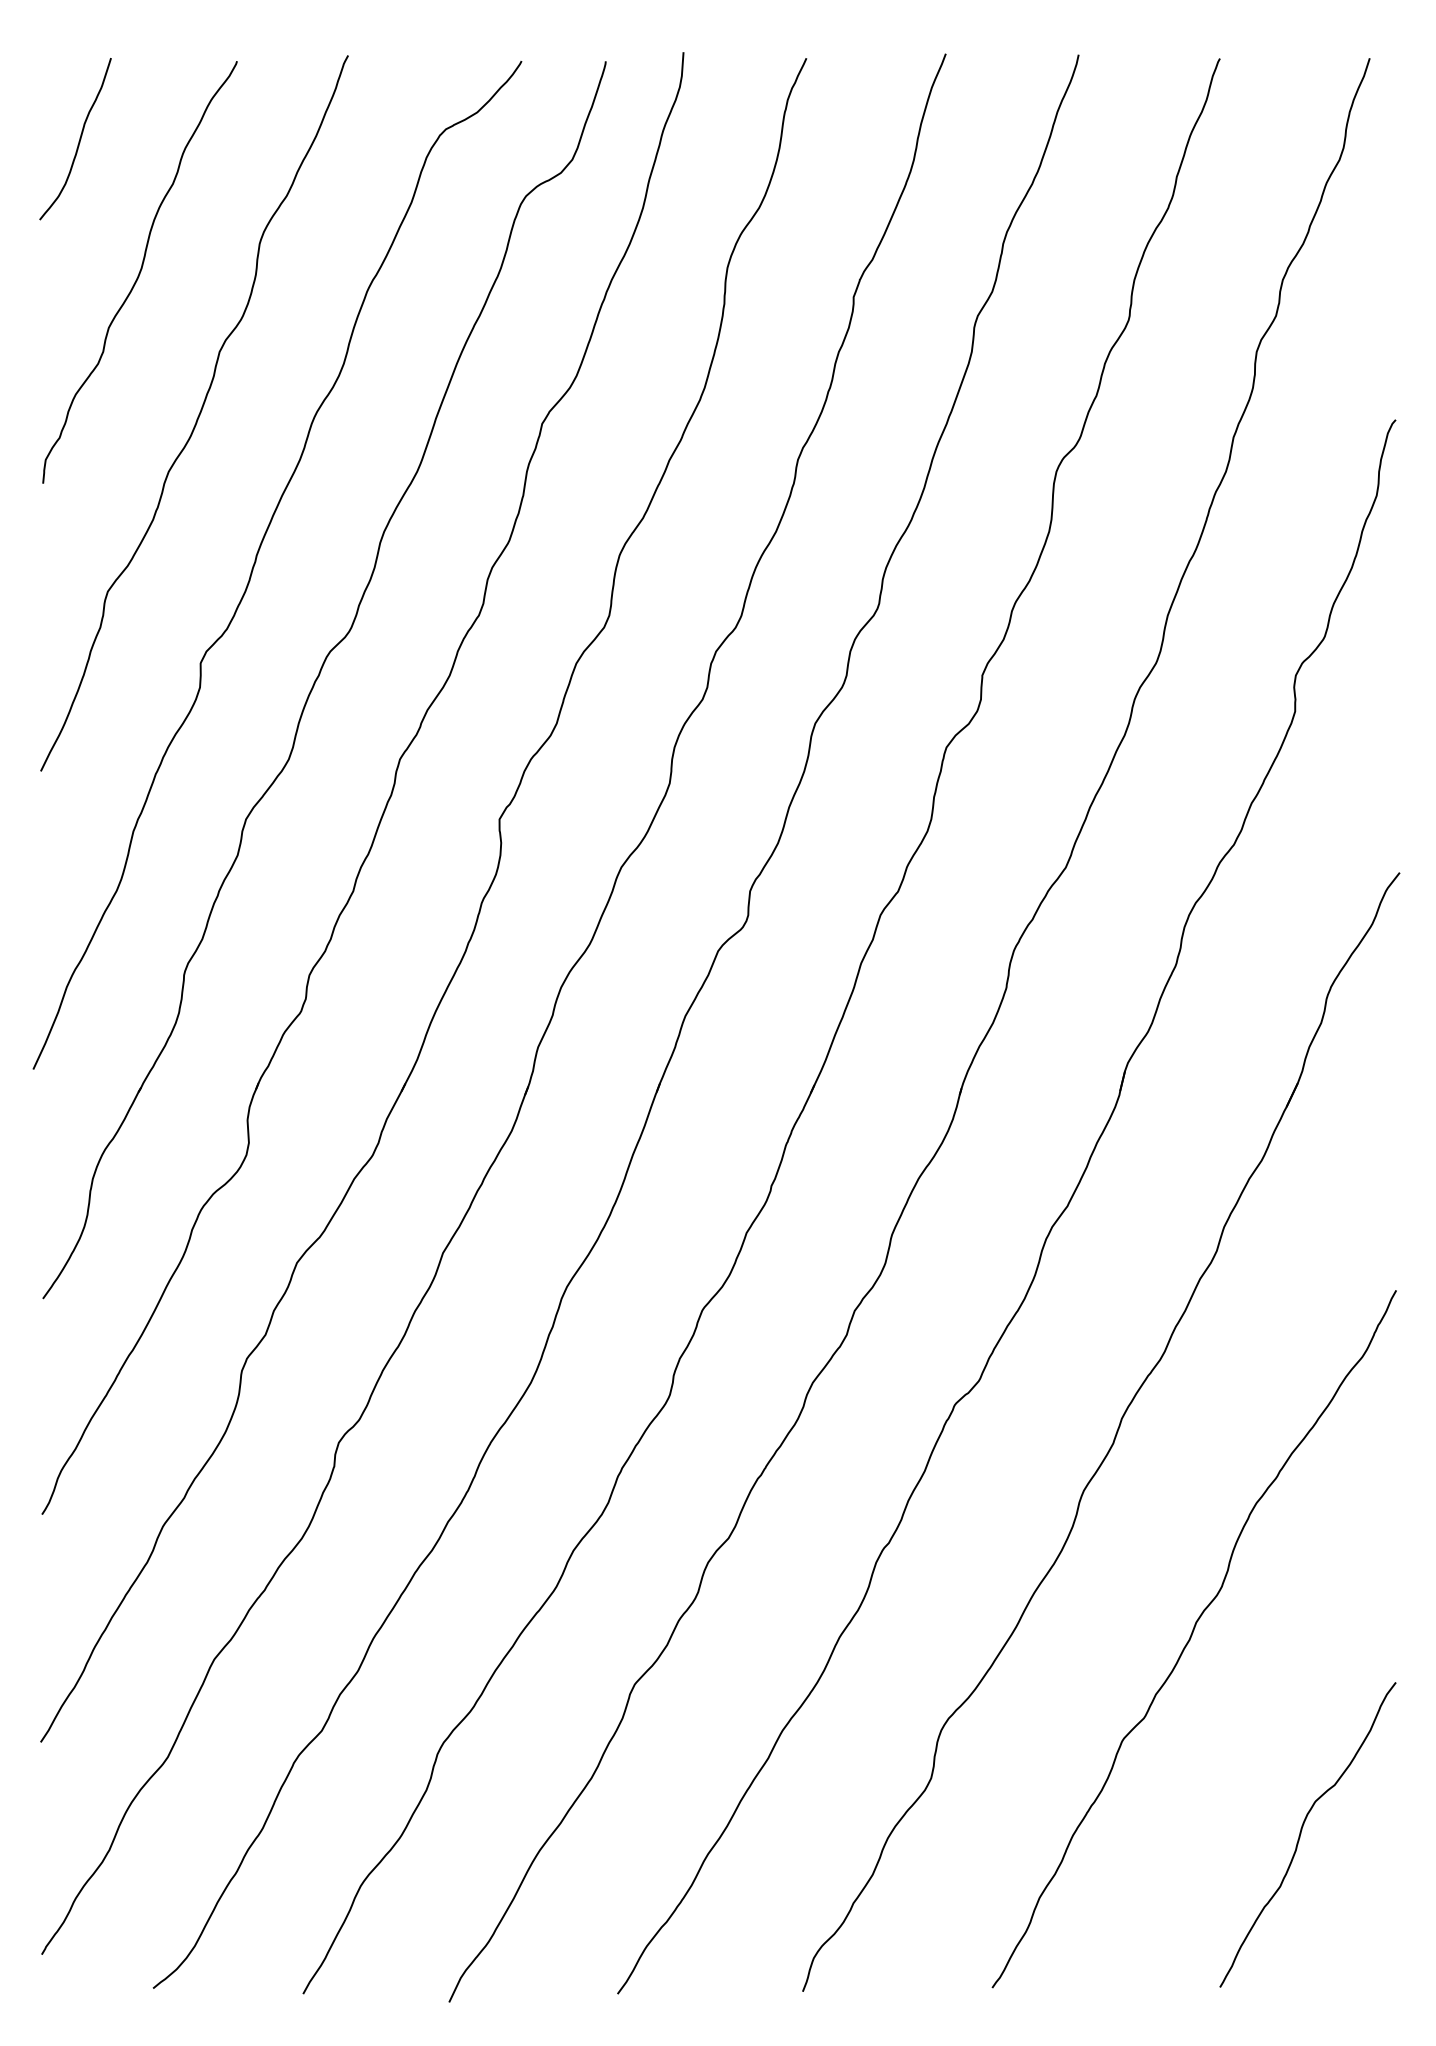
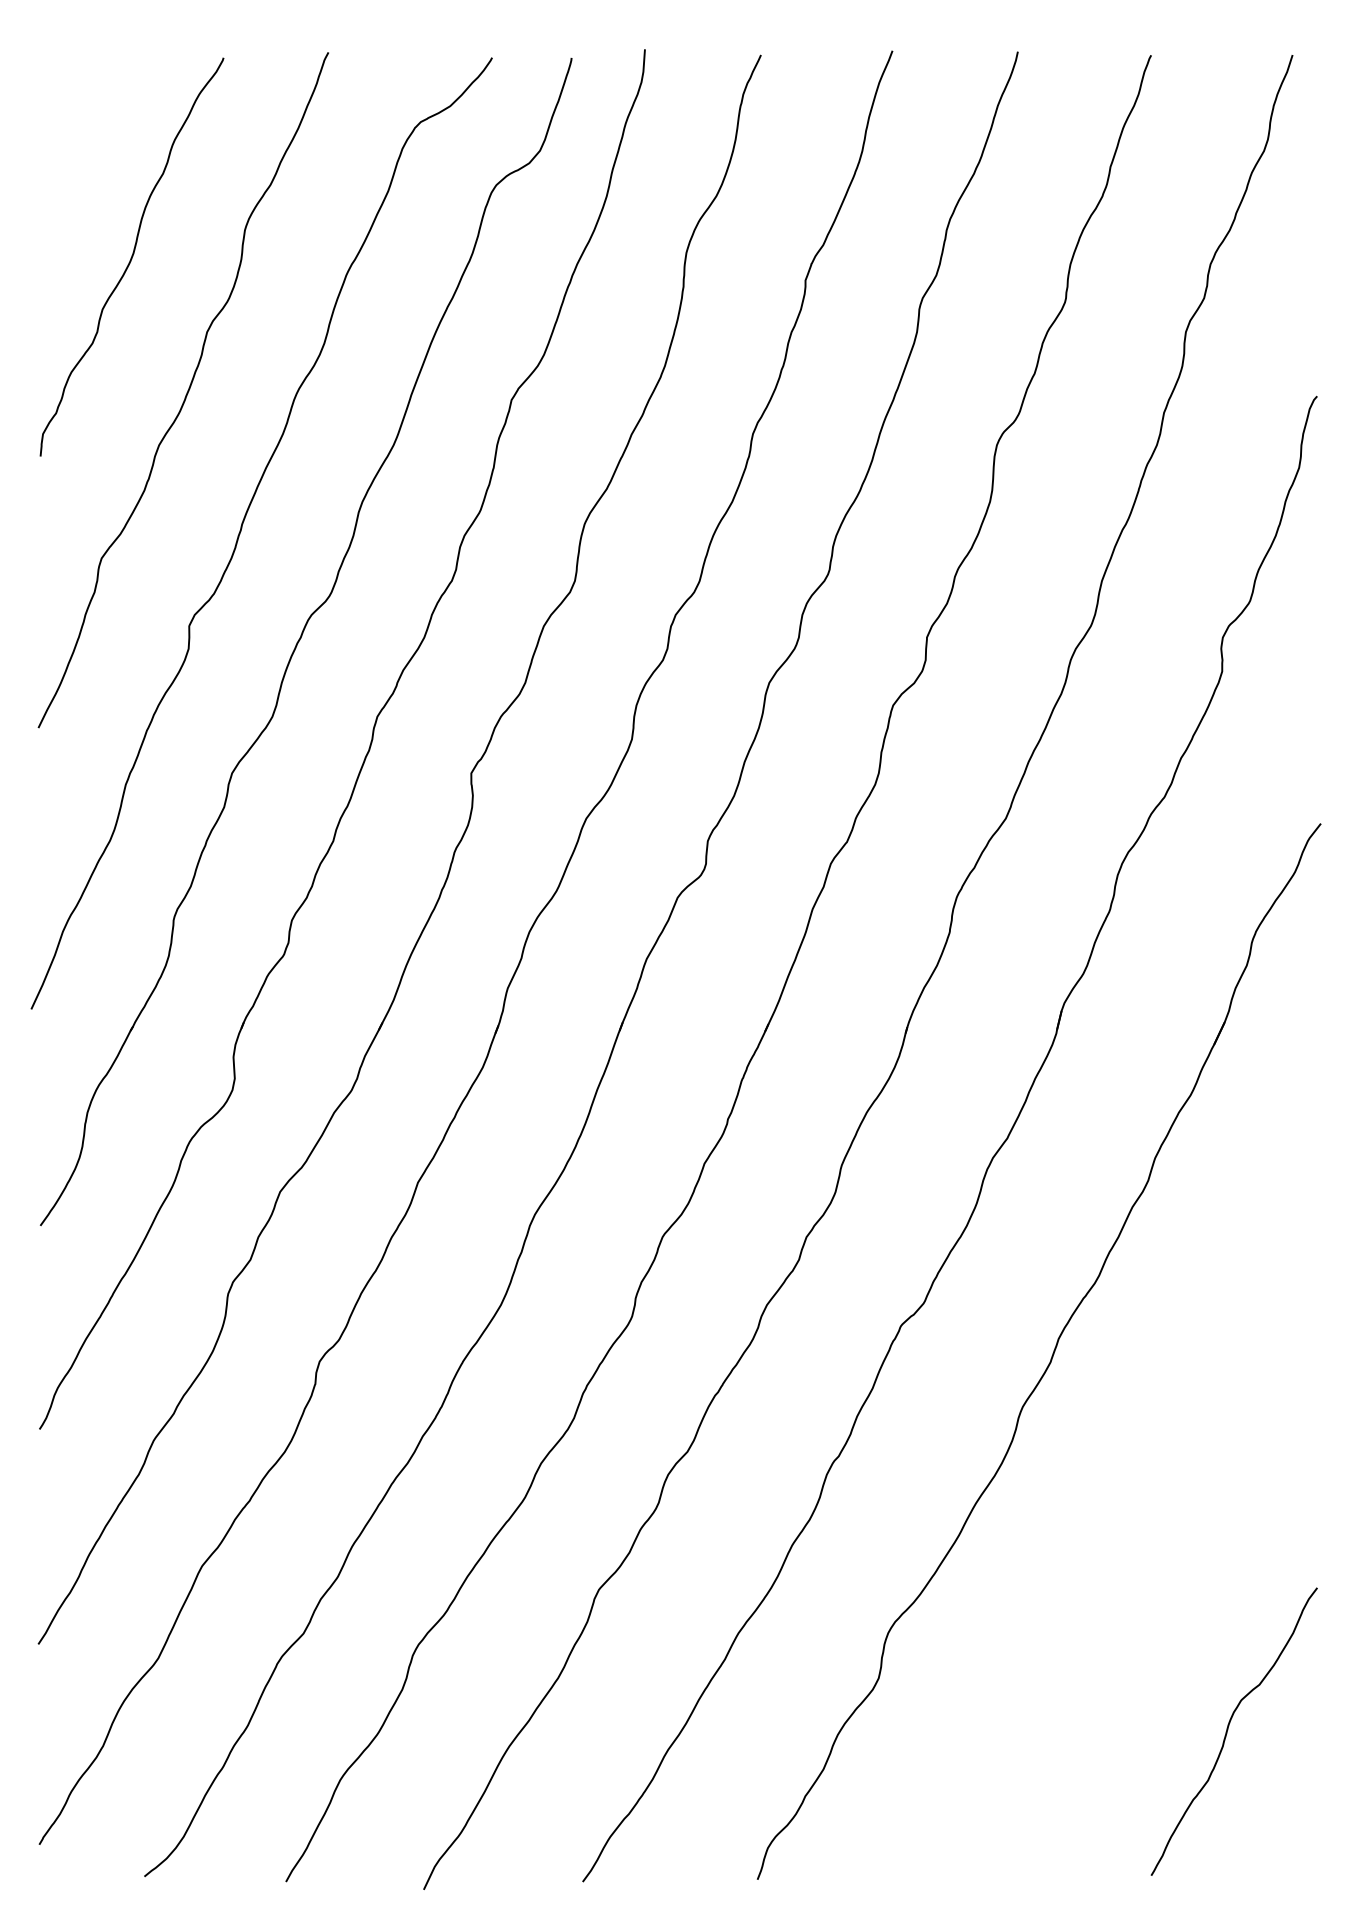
curve: (79, 139) -> (74, 131), removed
curve: (1191, 1637) -> (1124, 1545), removed

